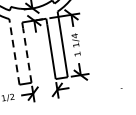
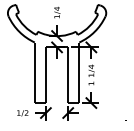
line: (14, 51) -> (34, 72), dashed -> solid
line: (26, 55) -> (45, 77), dashed -> solid

